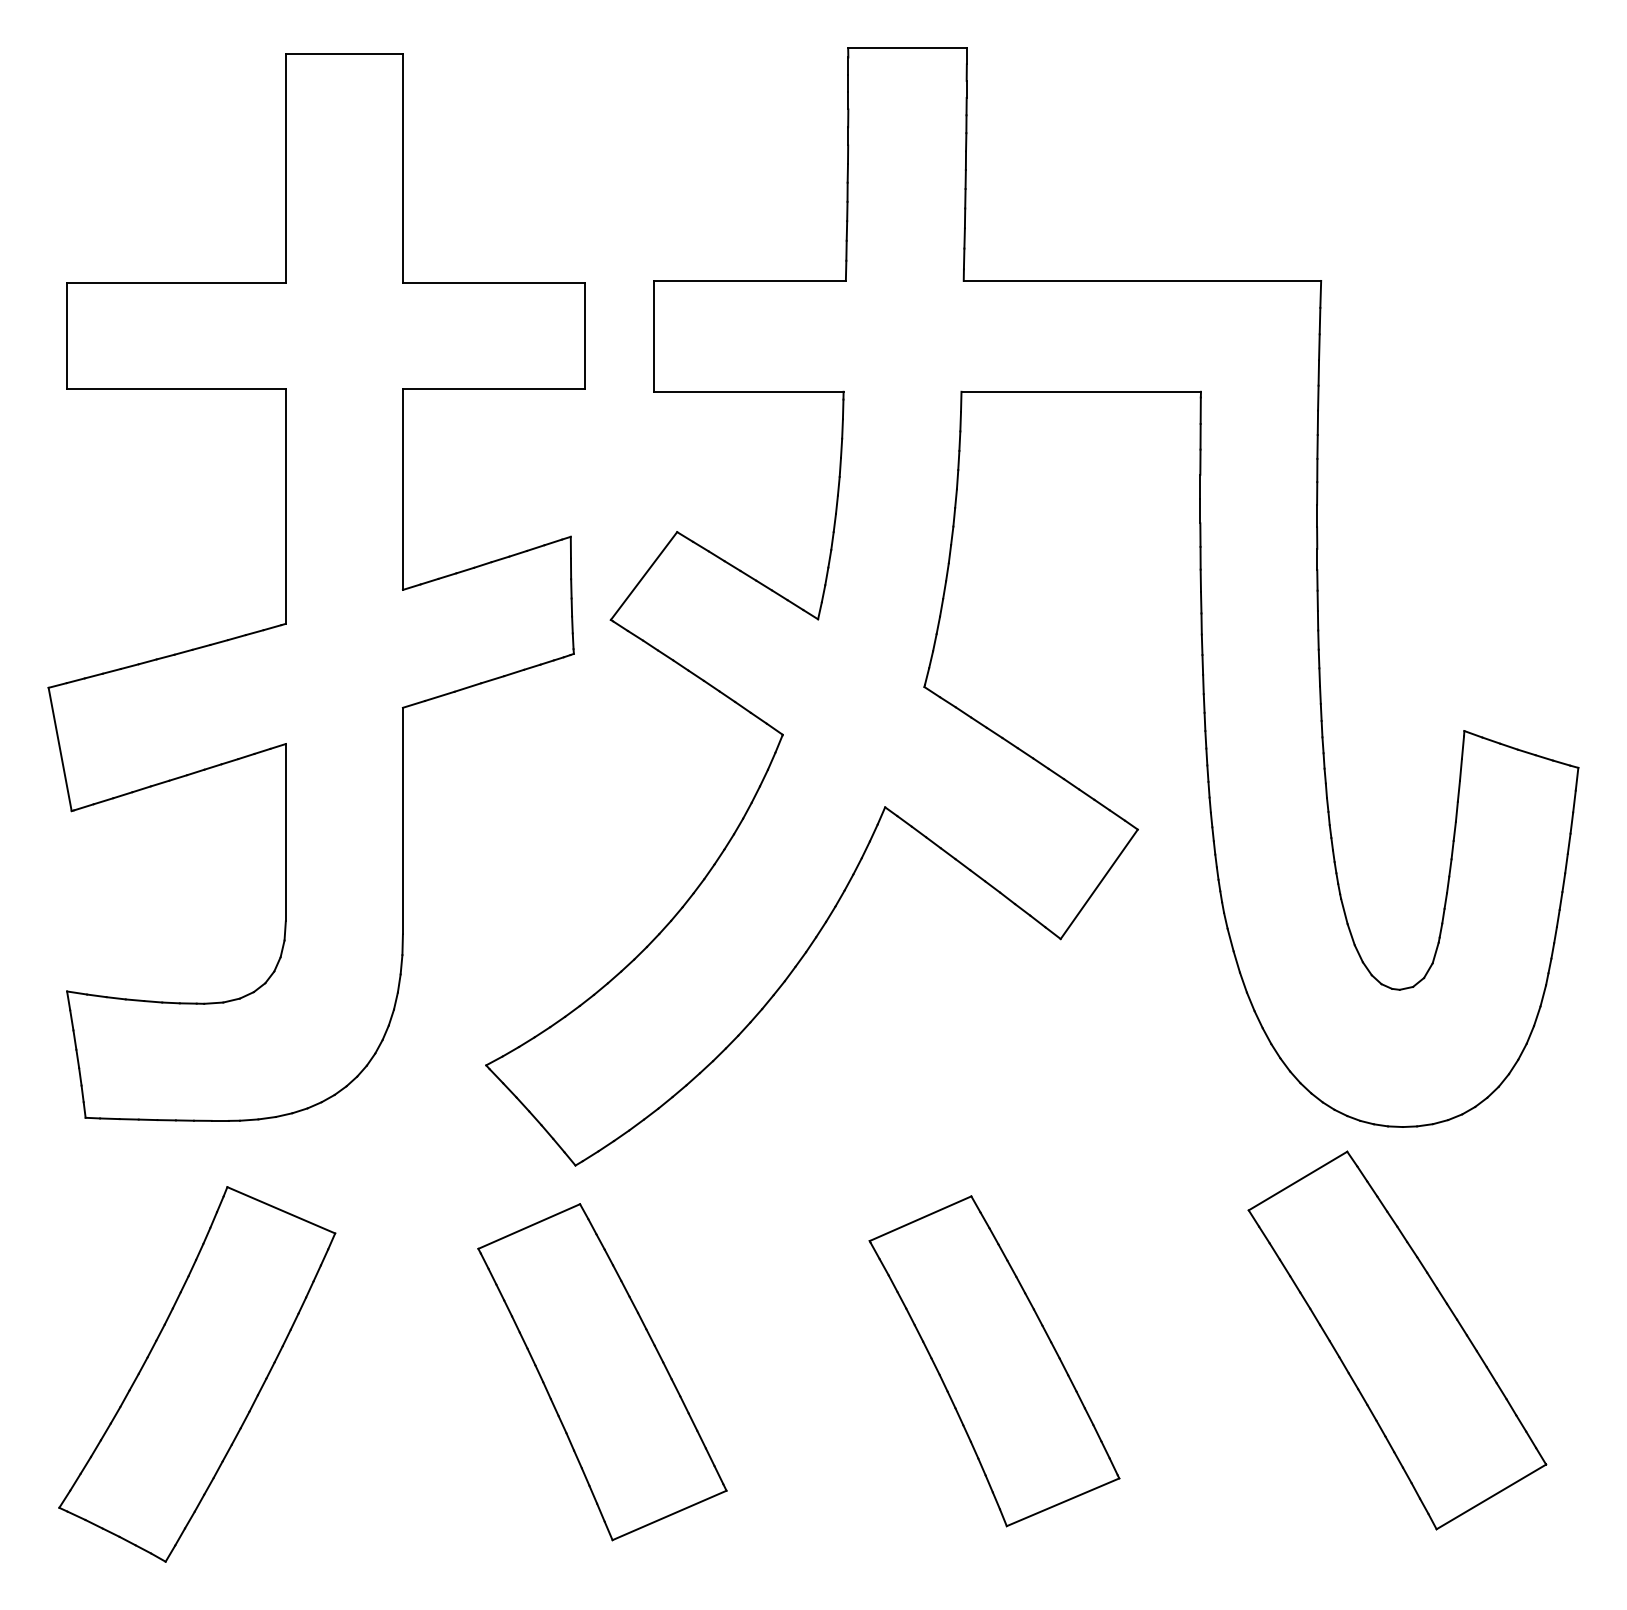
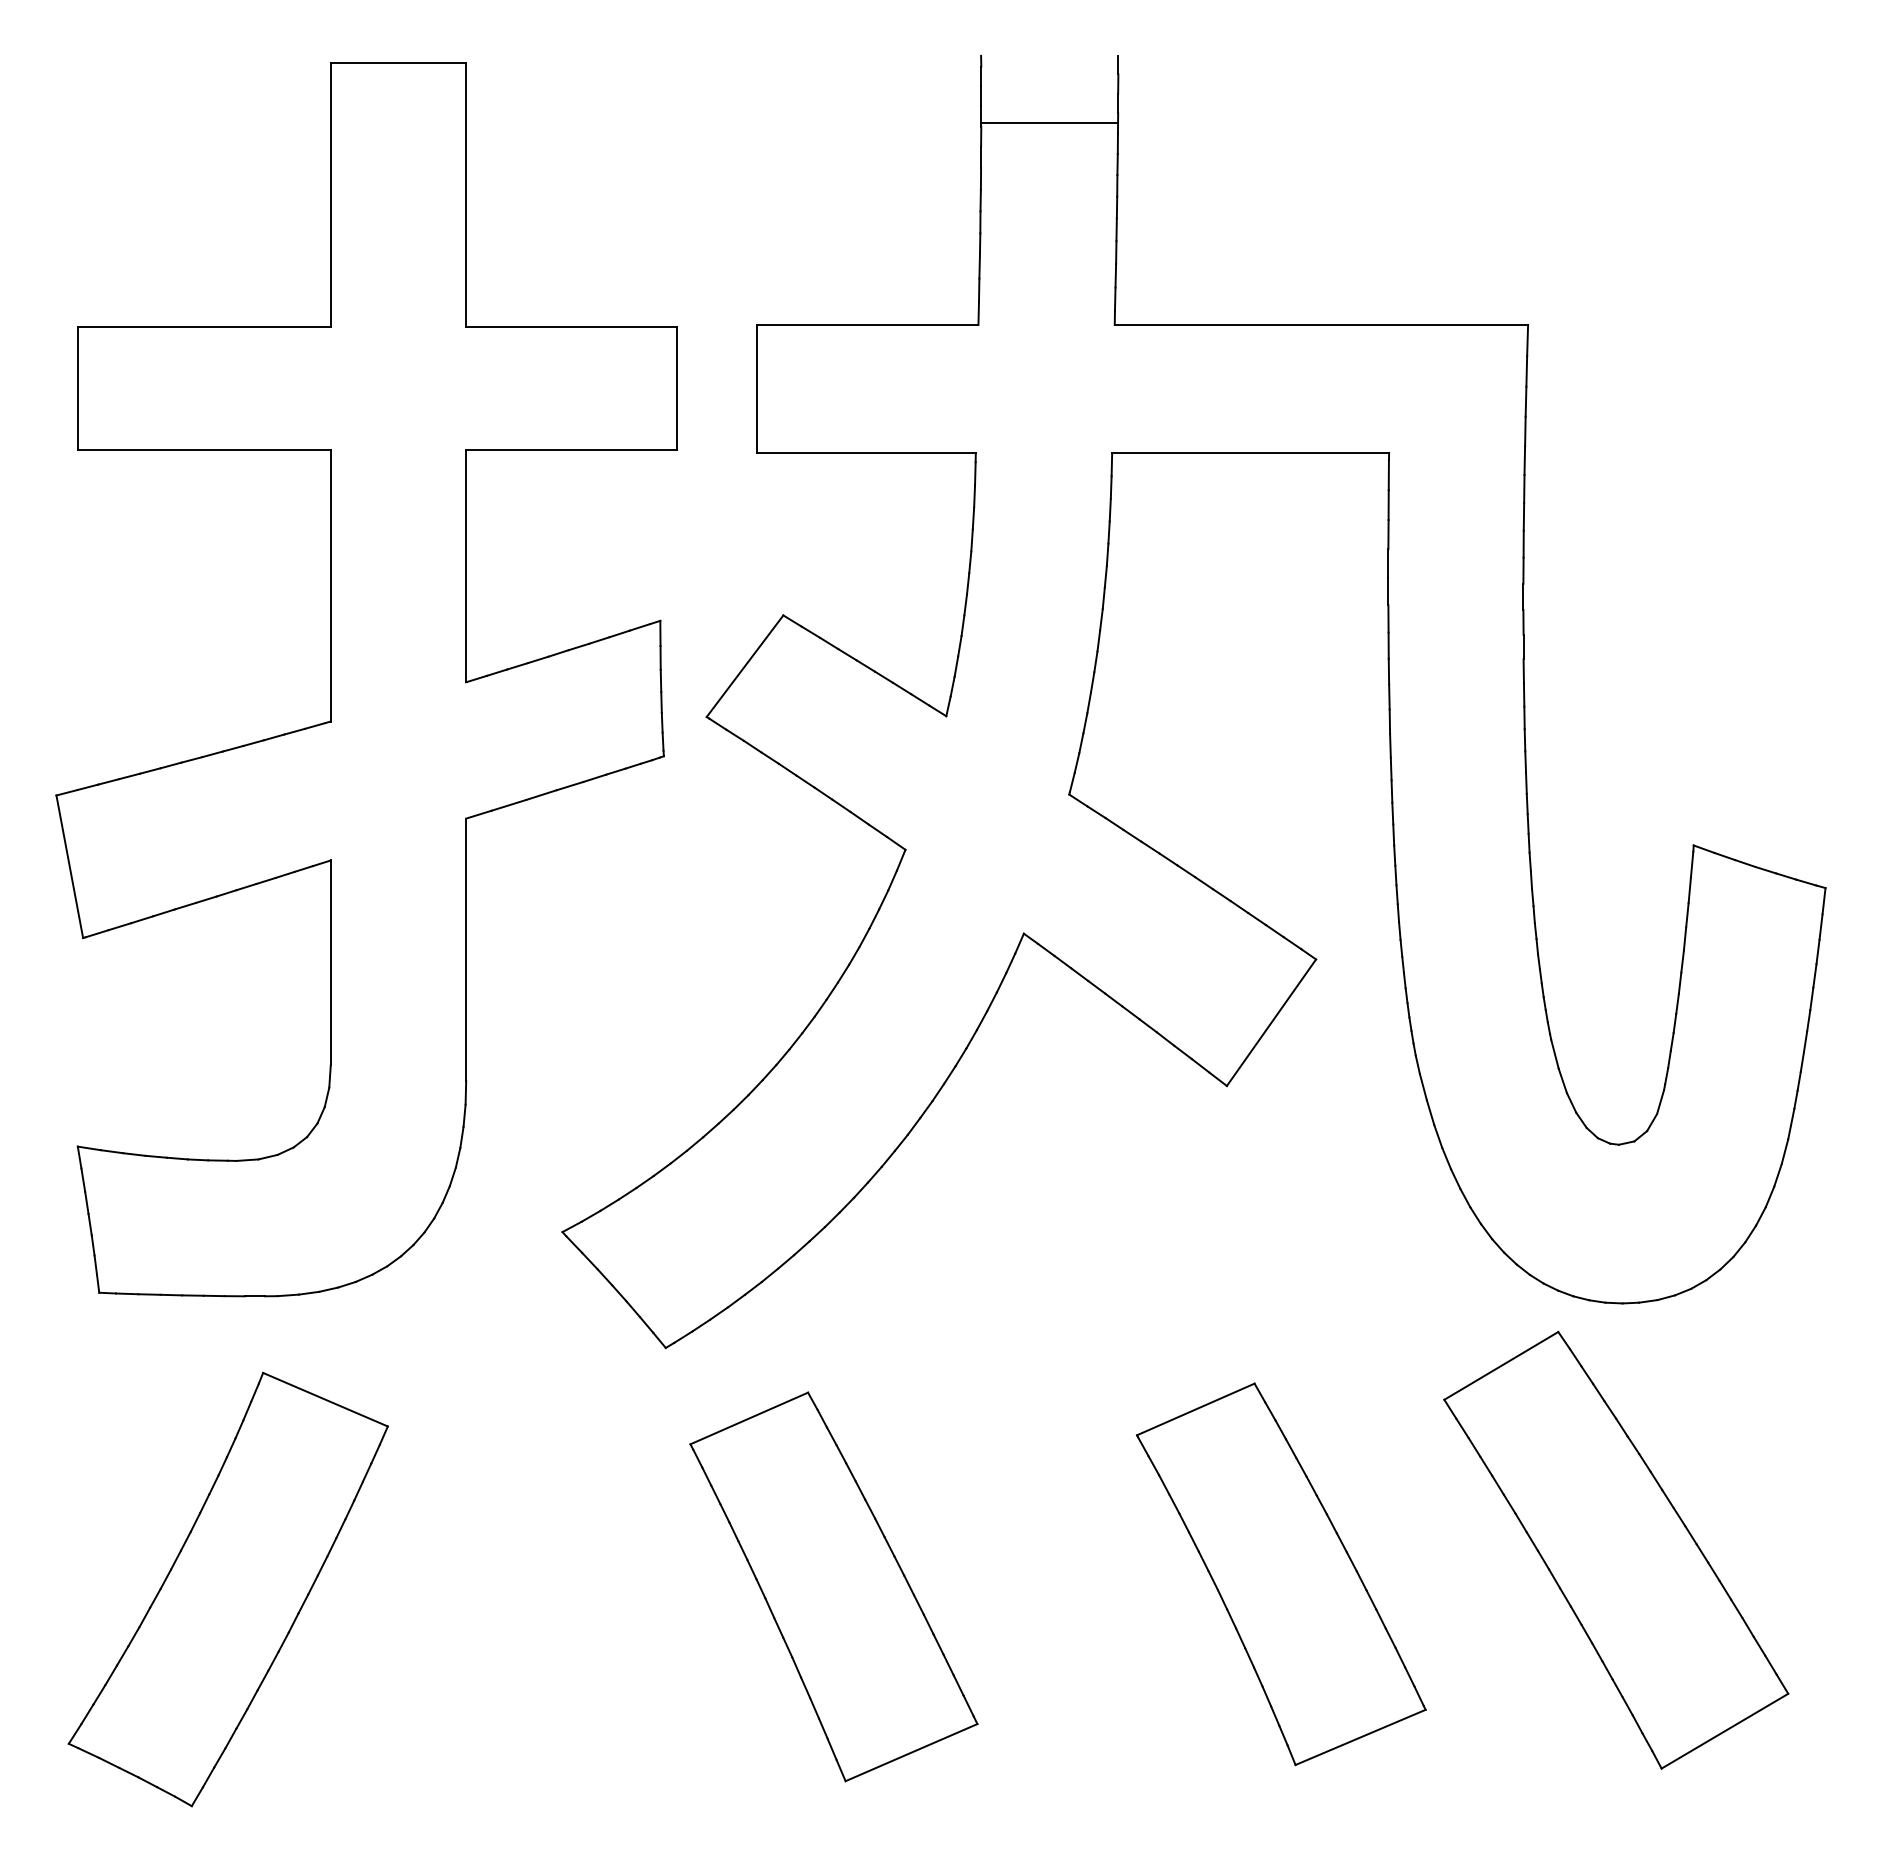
line: (907, 47) -> (1049, 122), moved
part: (994, 1361) -> (1281, 1574), moved
part: (602, 1371) -> (833, 1586), moved

